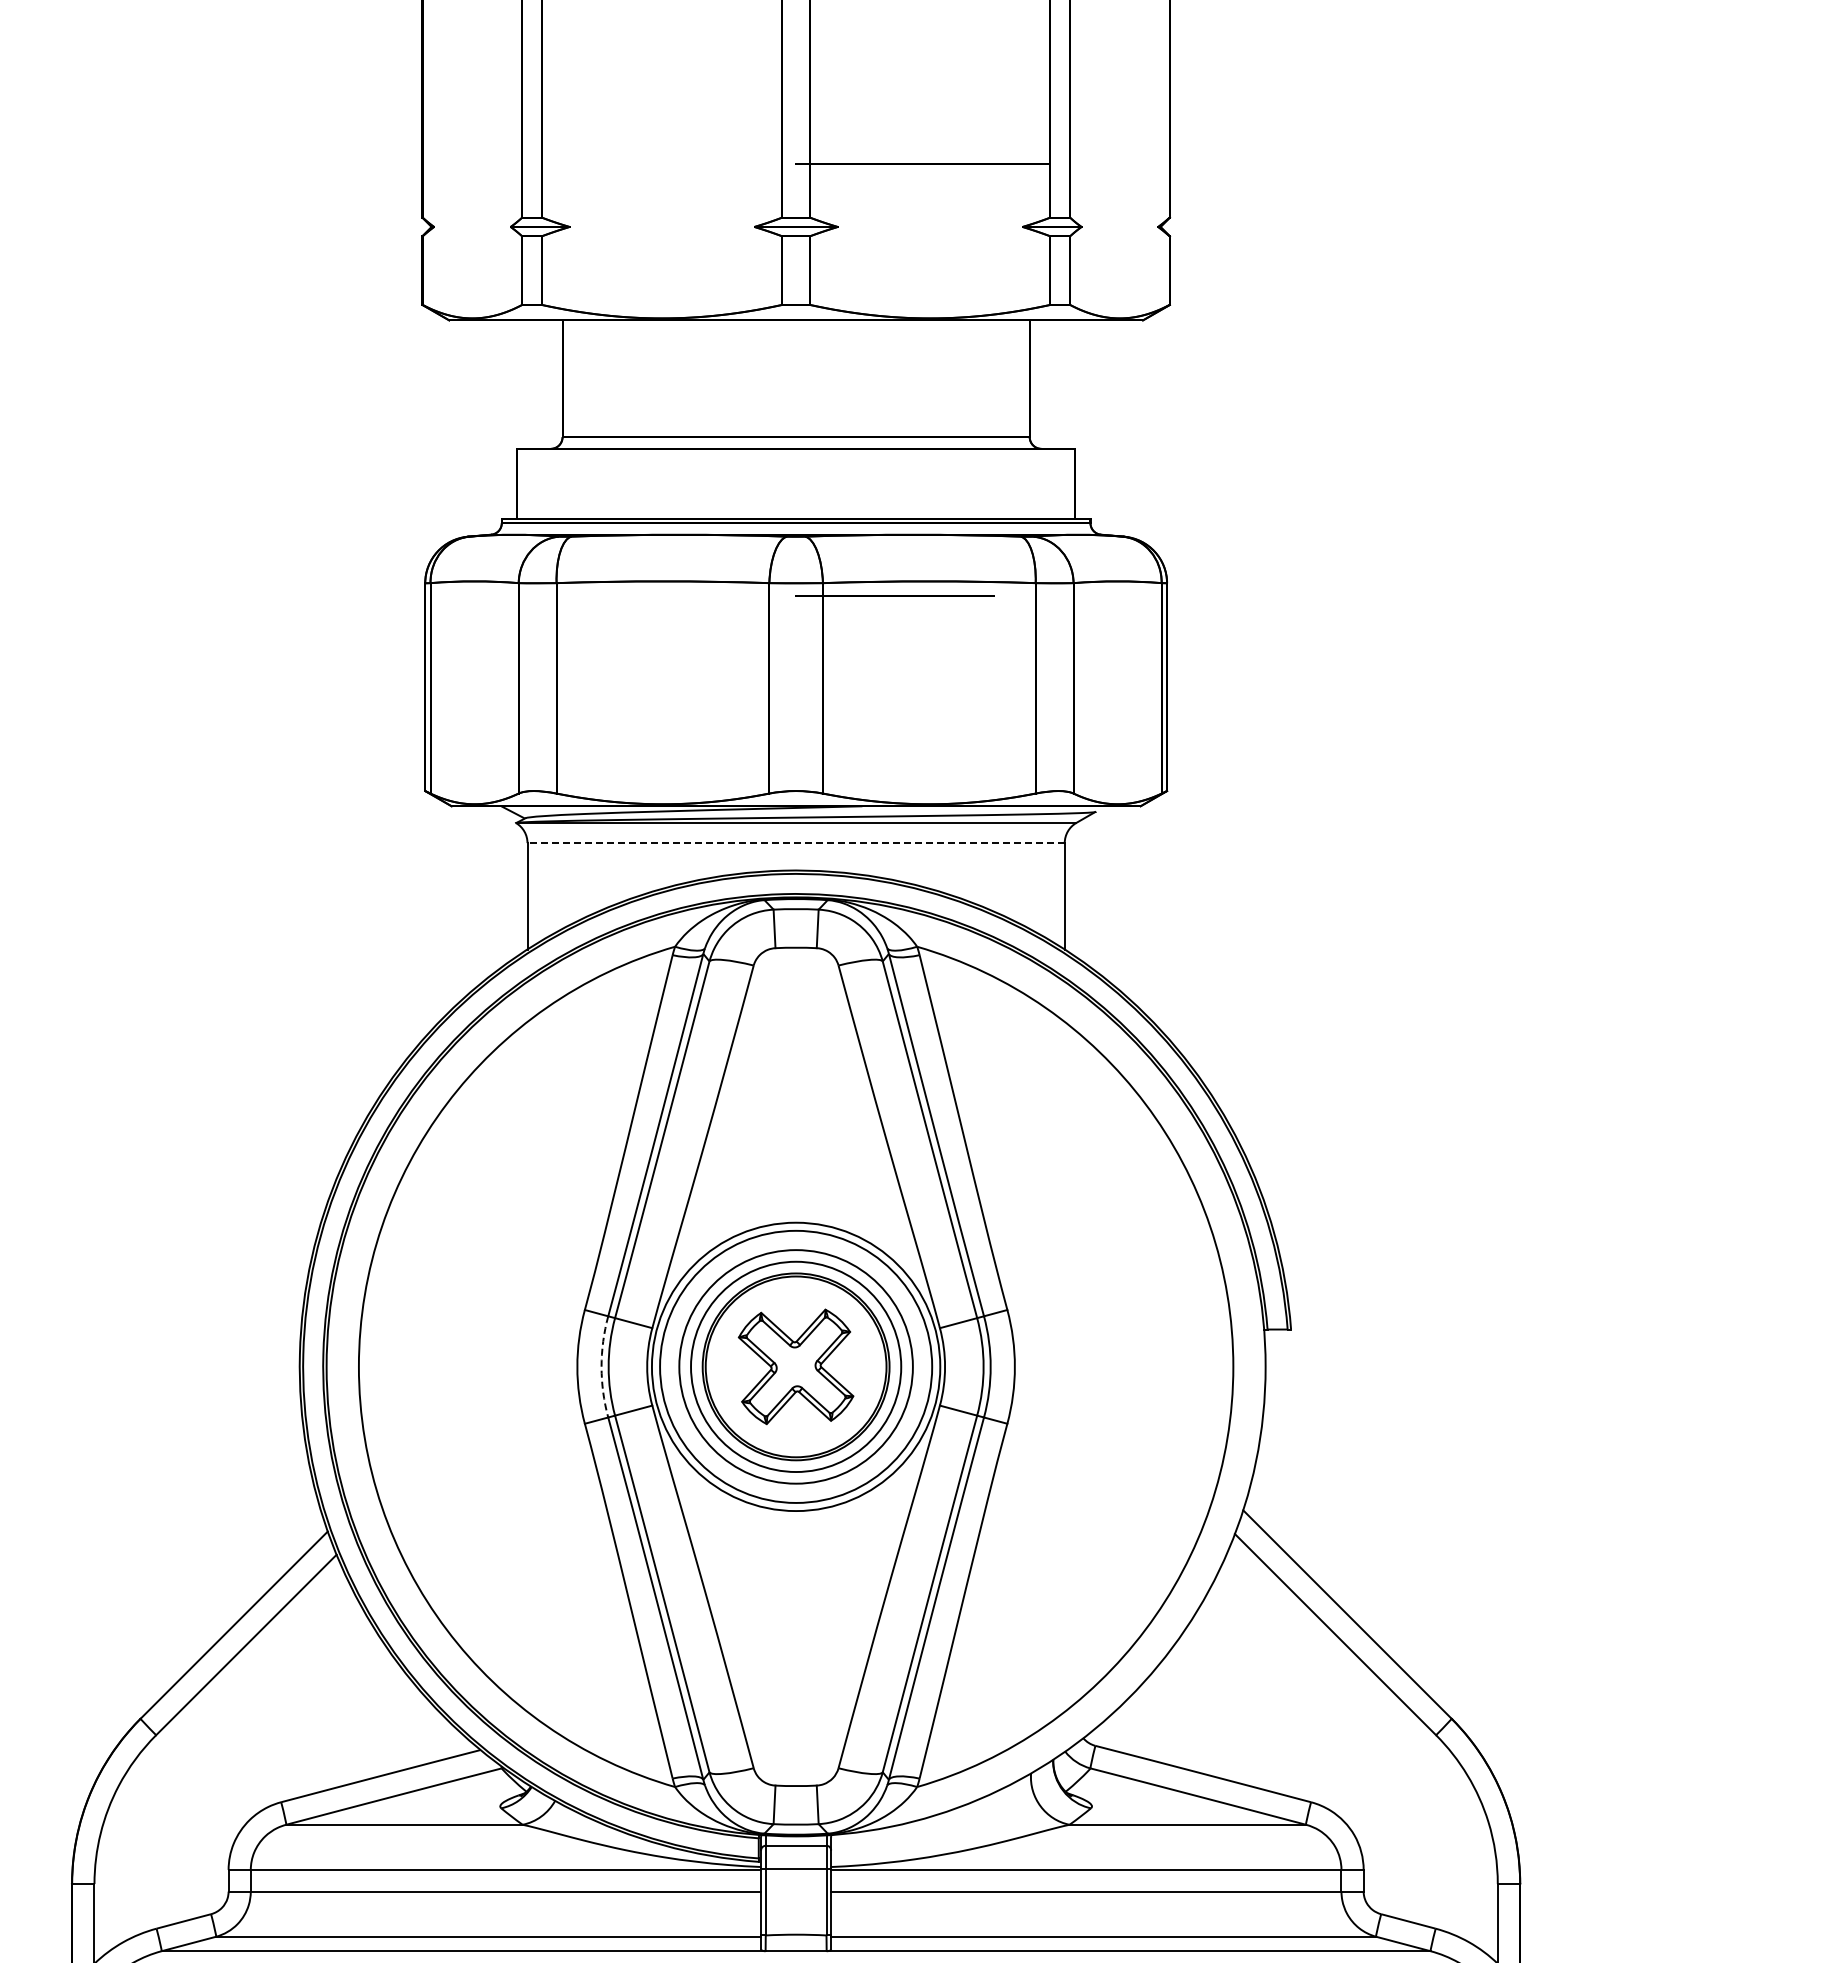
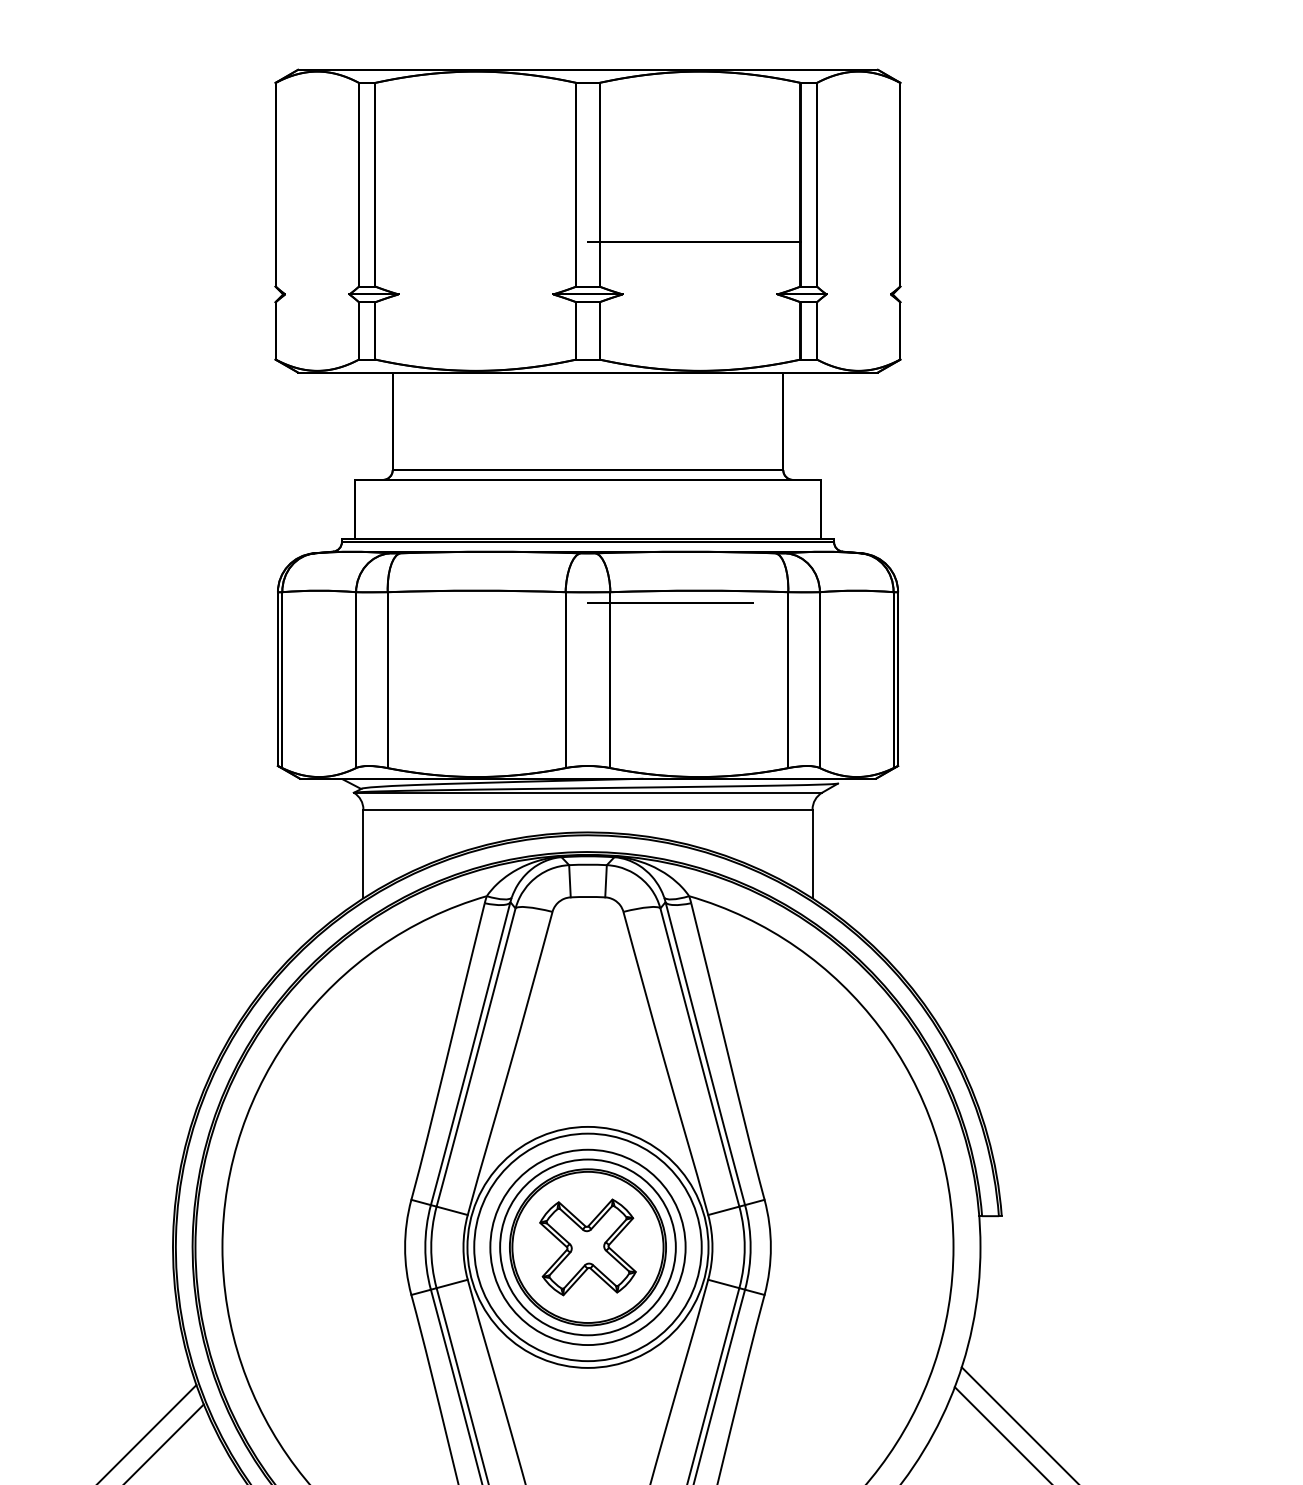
line: (796, 843) -> (588, 809), dashed -> solid
arc: (601, 1366) -> (425, 1247), dashed -> solid

